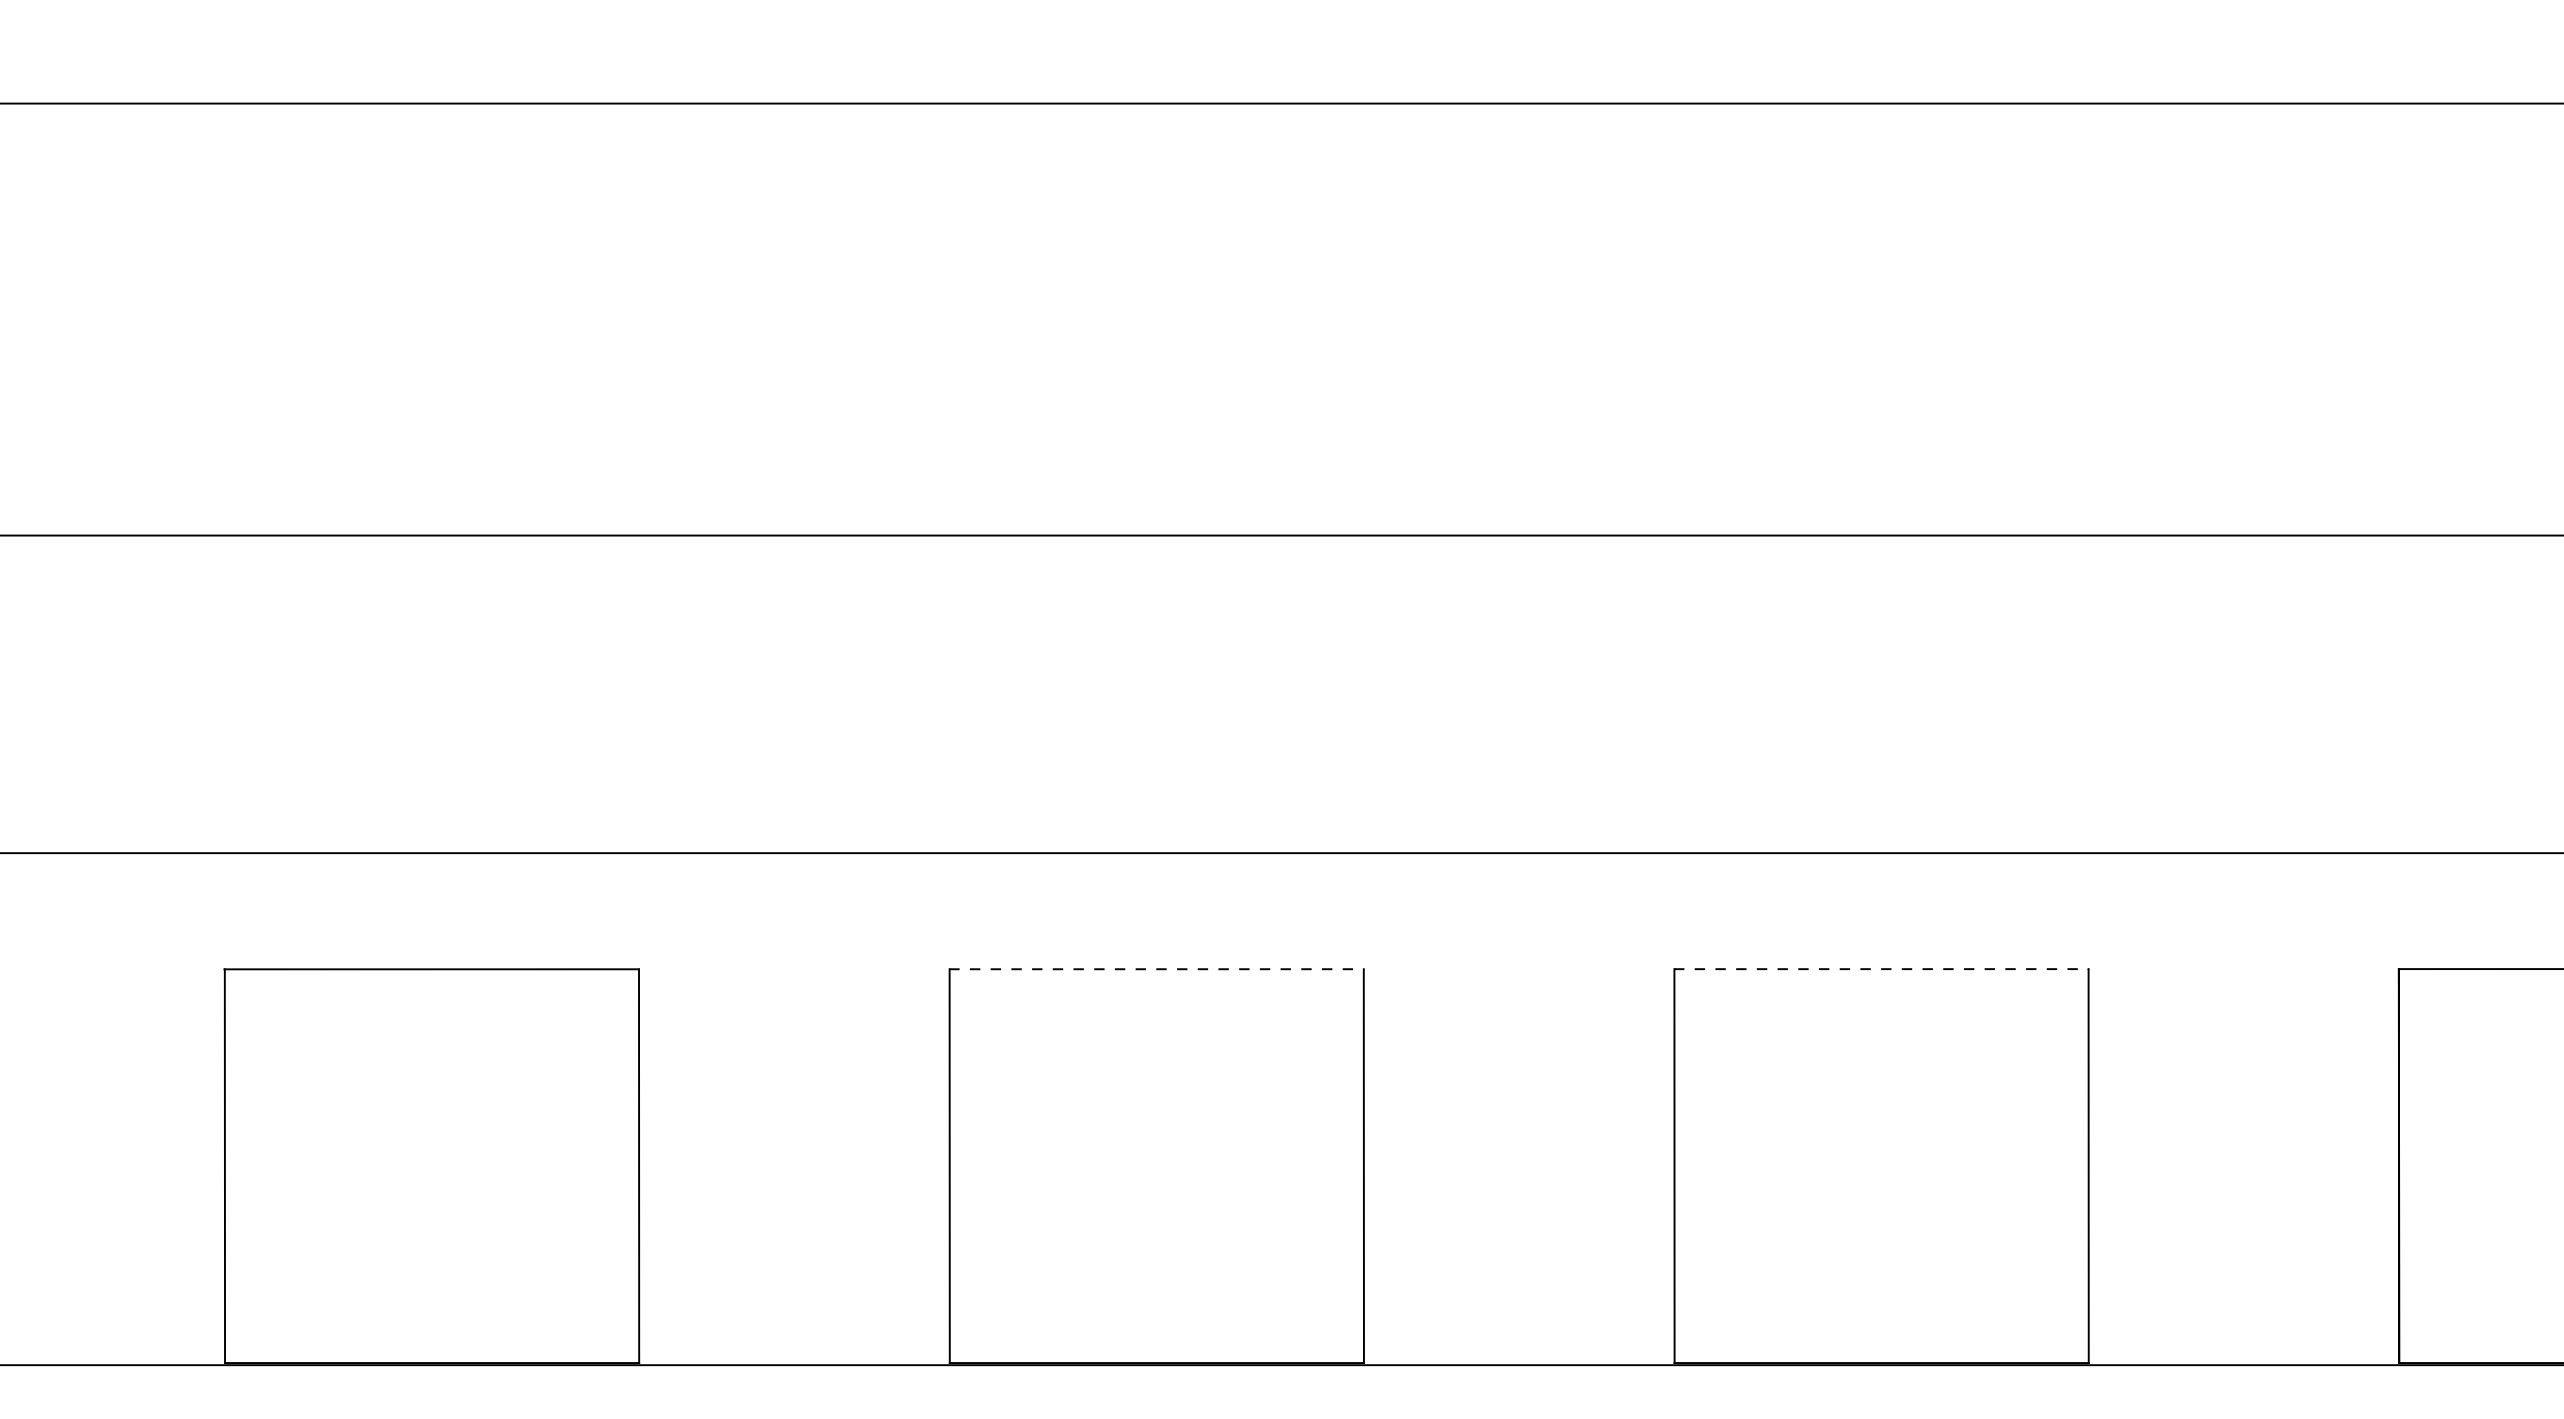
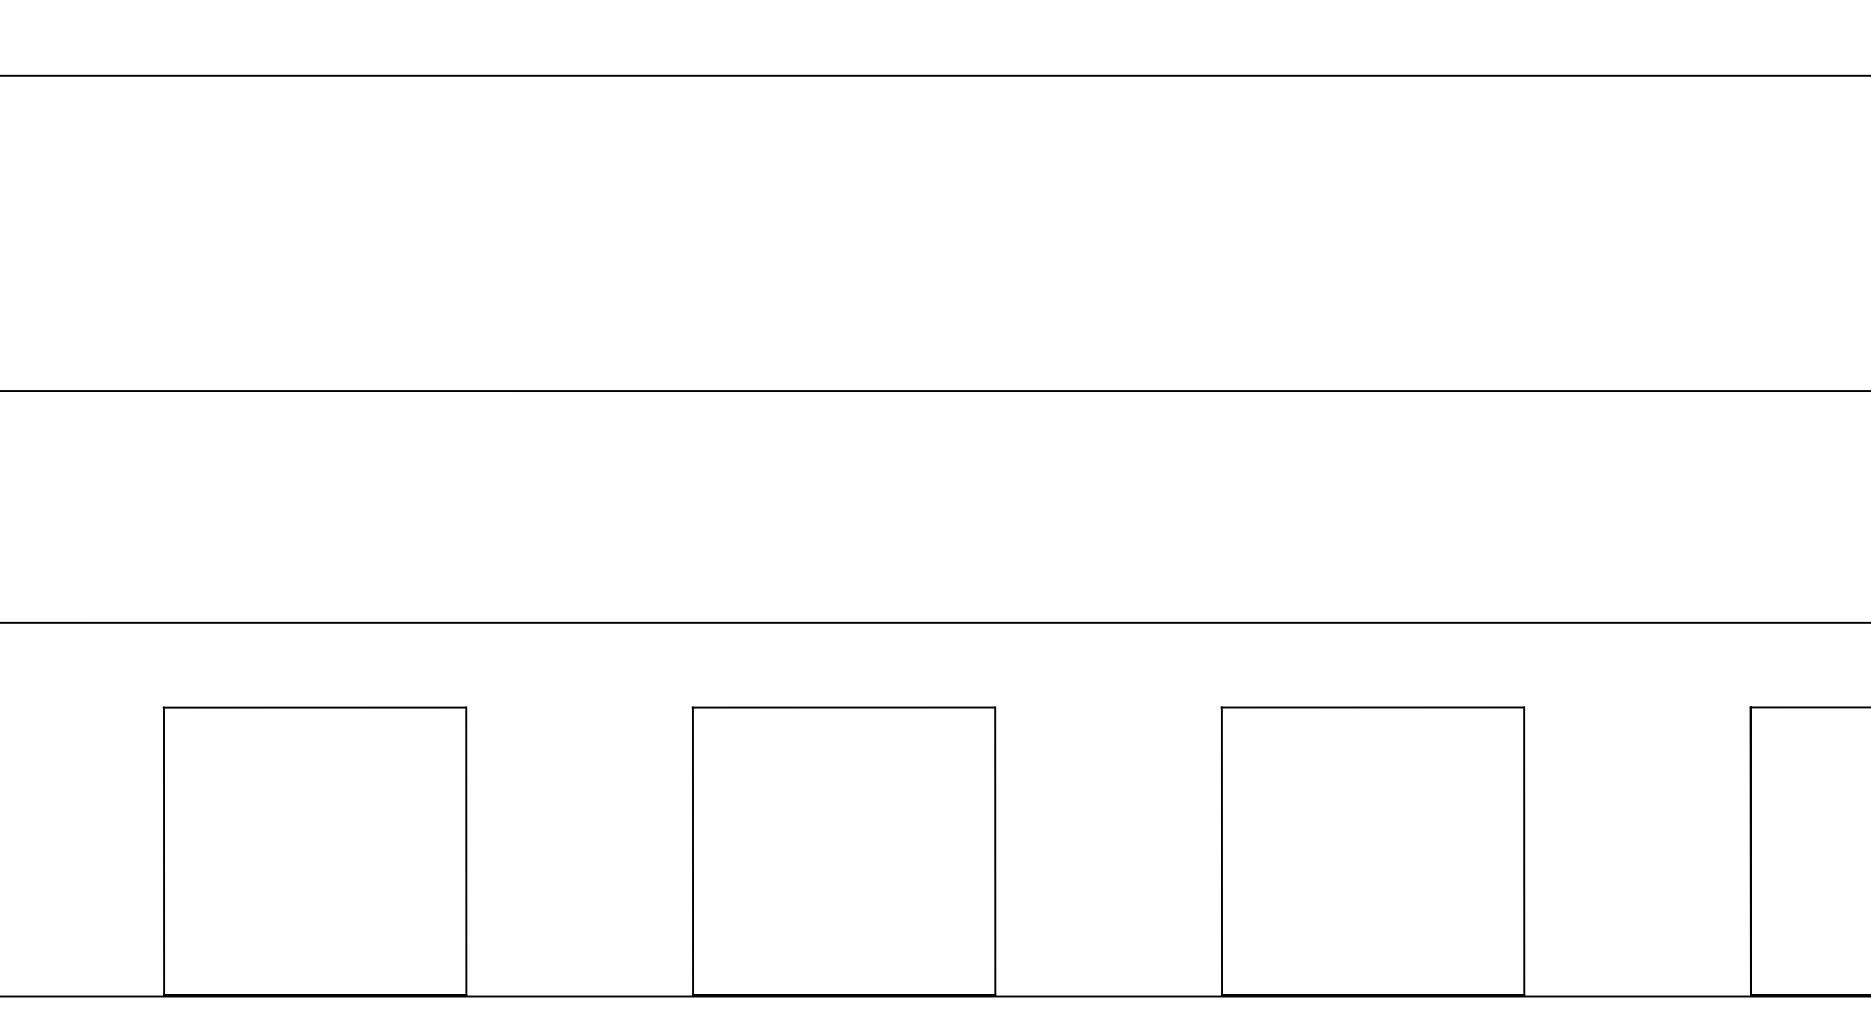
line: (1156, 969) -> (843, 707), dashed -> solid
line: (1881, 969) -> (1373, 707), dashed -> solid

